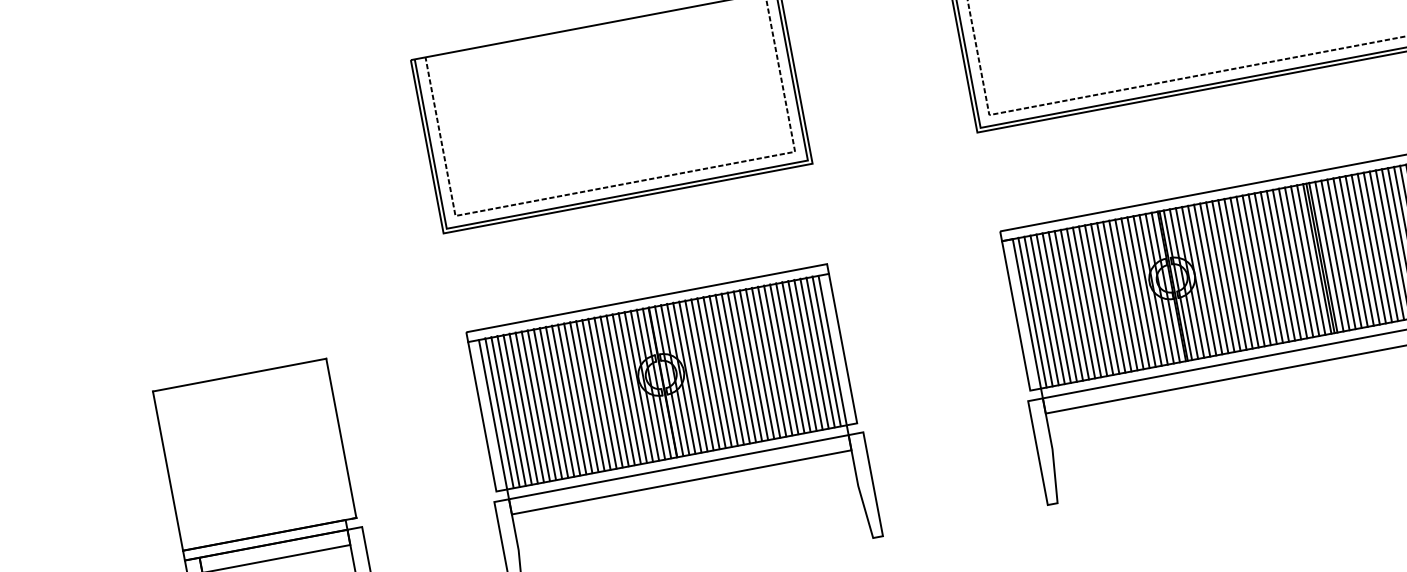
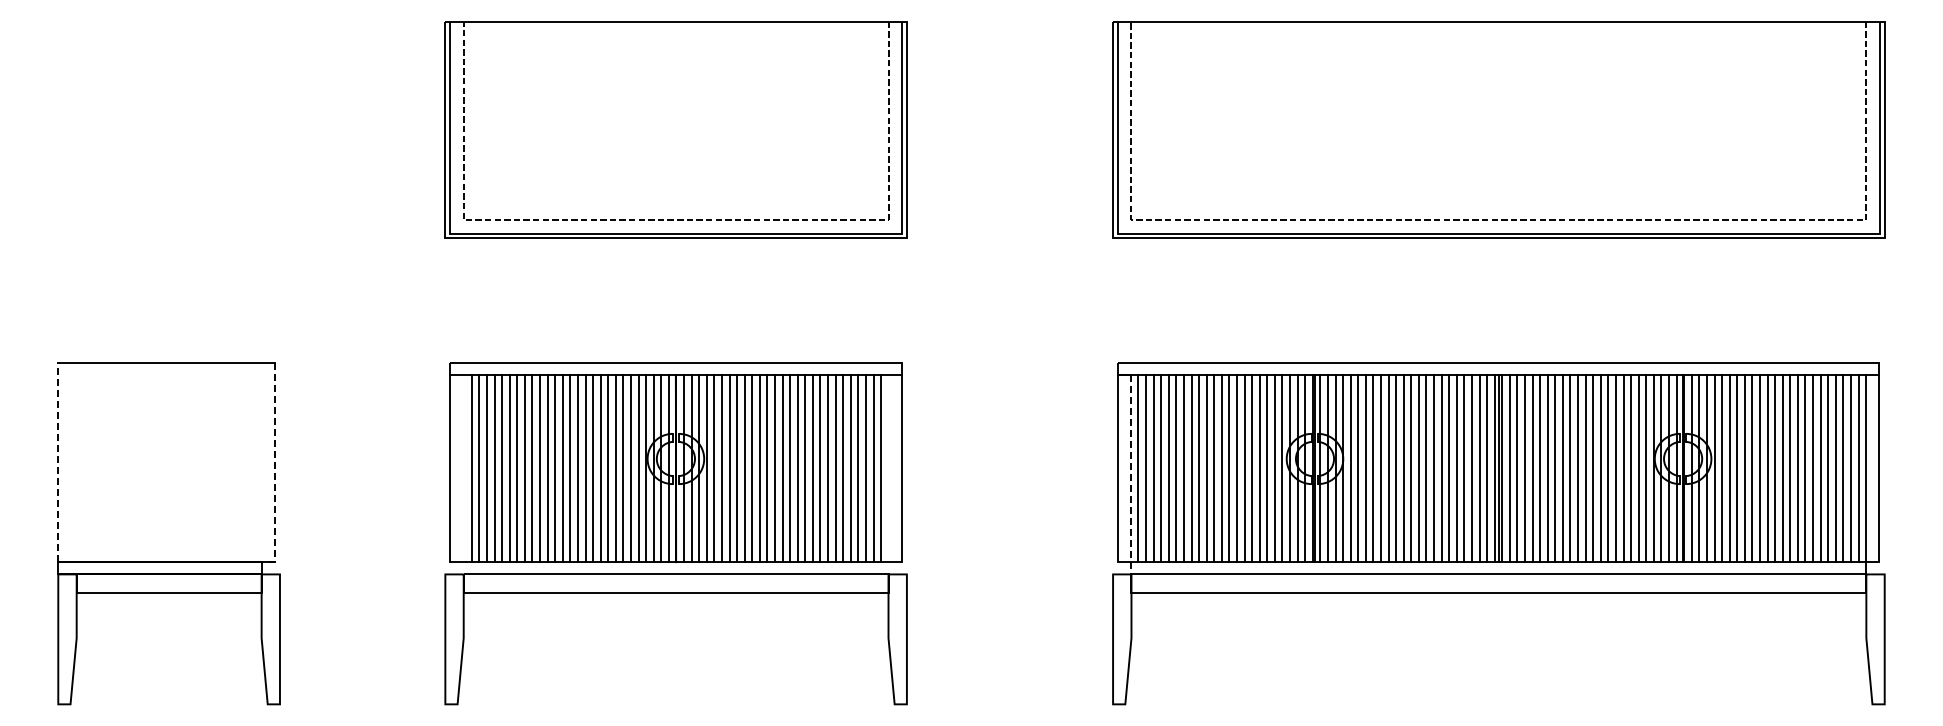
line: (1027, 318) -> (1131, 474), solid -> dashed
line: (833, 355) -> (888, 474), removed
line: (493, 419) -> (463, 474), removed
line: (341, 438) -> (275, 462), solid -> dashed
line: (168, 471) -> (58, 462), solid -> dashed

